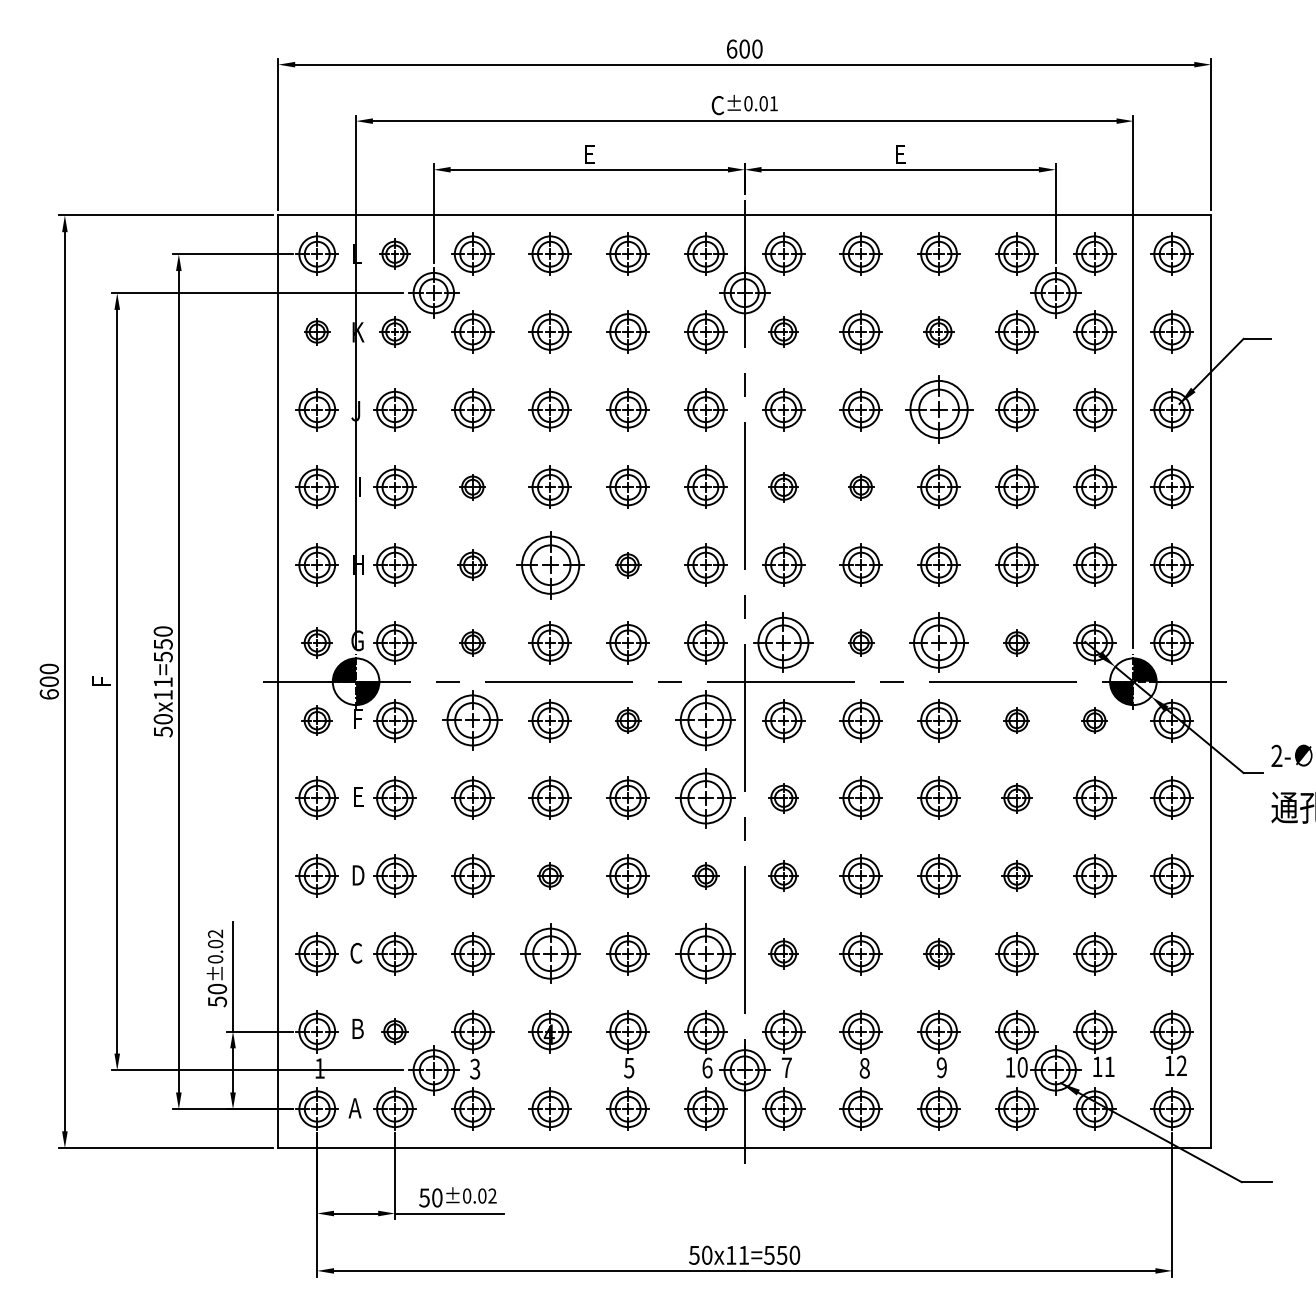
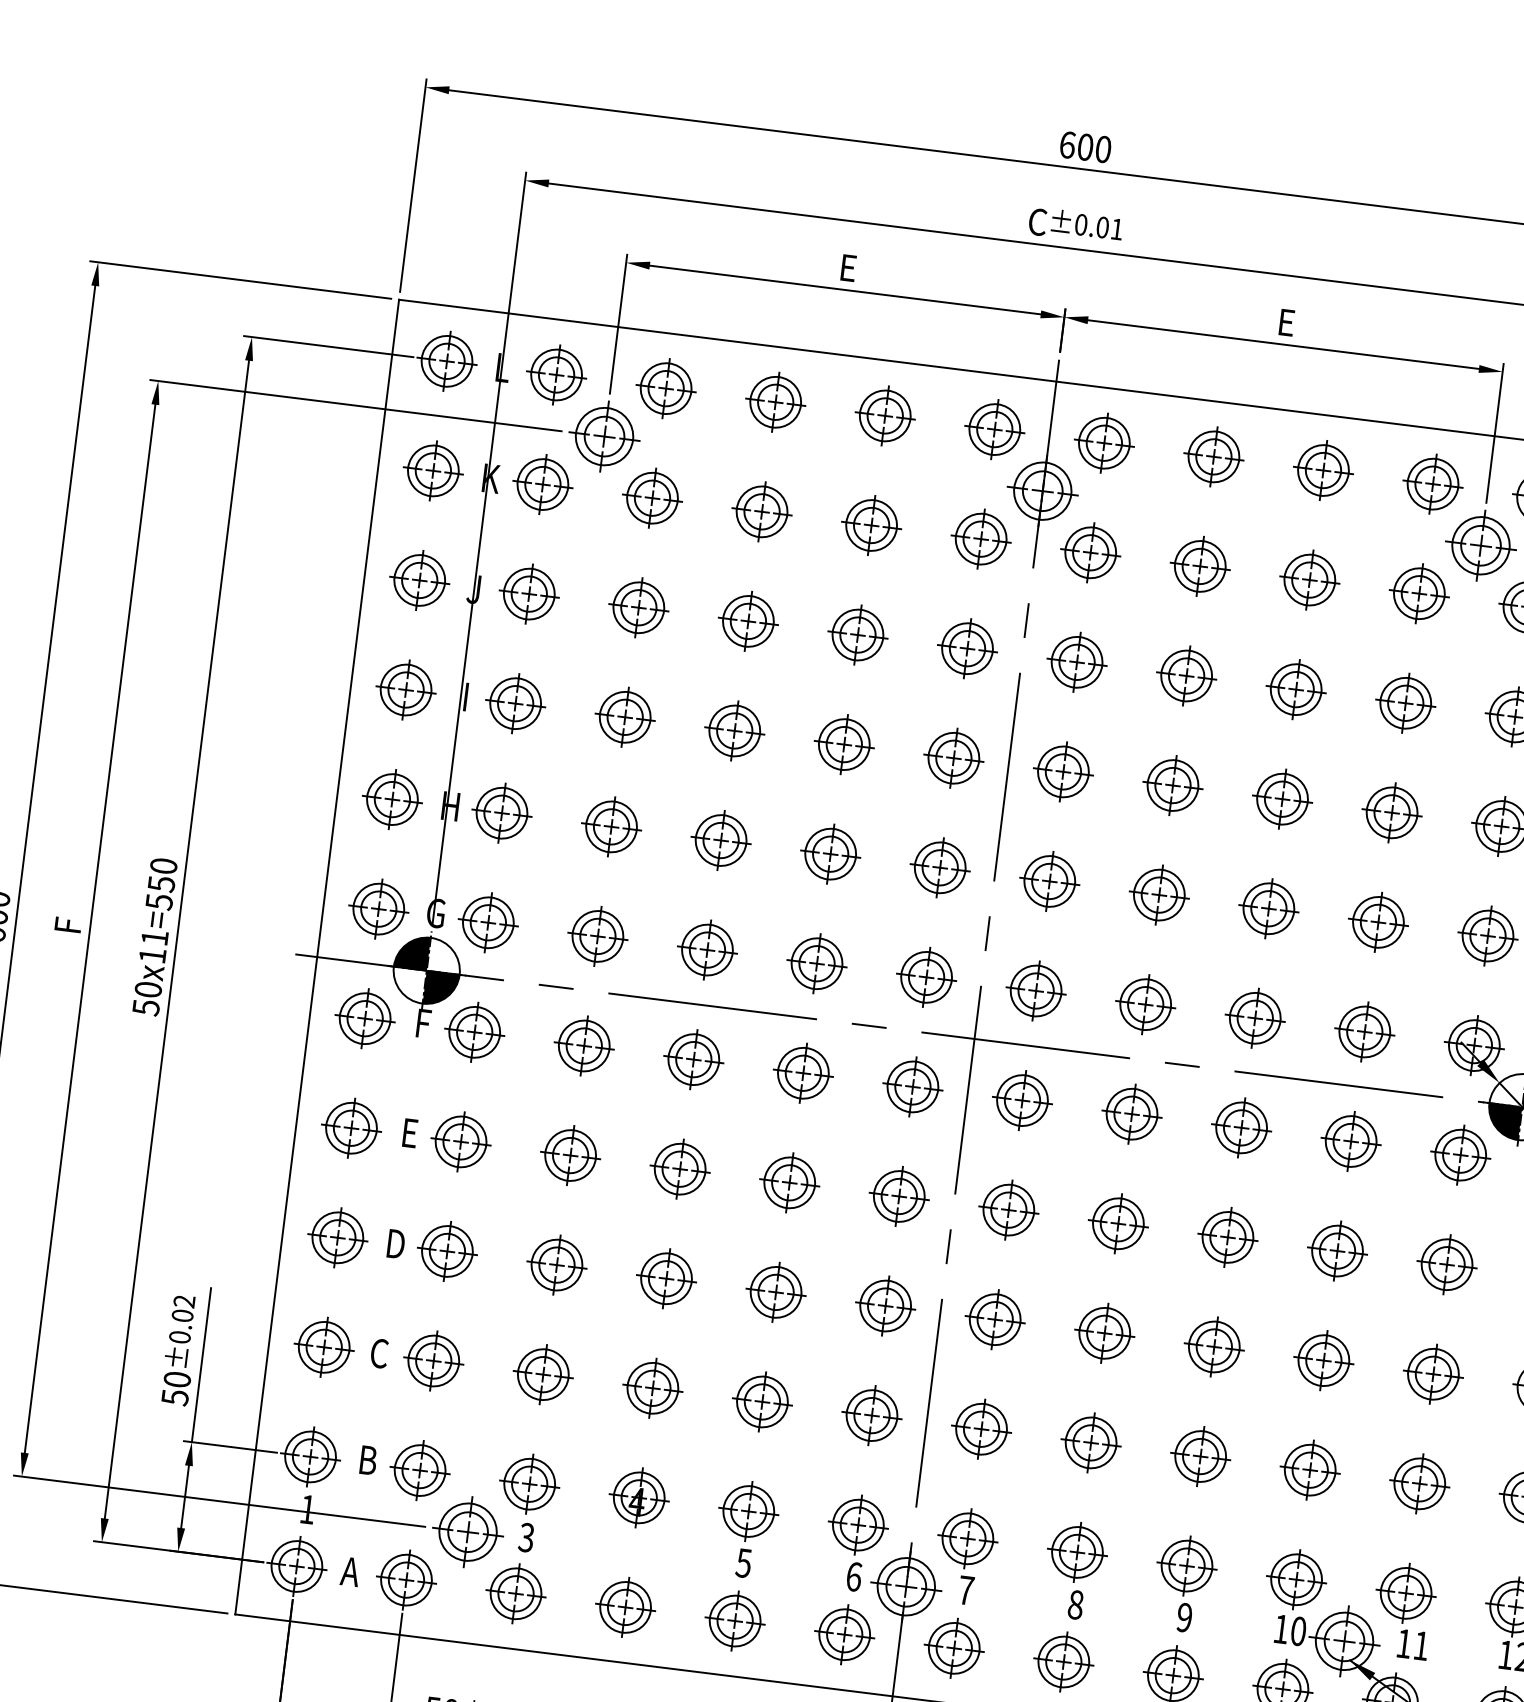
part: (394, 253) -> (556, 373), size x1.43
part: (316, 331) -> (432, 470), size x1.67
part: (394, 331) -> (542, 483), size x1.43
part: (783, 331) -> (1090, 552), size x1.43
part: (938, 331) -> (1309, 579), size x1.43
part: (938, 409) -> (1295, 689), size x0.62
part: (472, 486) -> (625, 715), size x1.67
part: (783, 486) -> (1063, 770), size x1.43
part: (860, 486) -> (1171, 784), size x1.67
part: (472, 564) -> (611, 825), size x1.43
part: (549, 564) -> (719, 839), size x0.62
part: (627, 564) -> (829, 853), size x1.67
part: (316, 642) -> (377, 908), size x1.43
part: (472, 642) -> (597, 935), size x1.67
part: (783, 642) -> (1036, 990), size x0.71
part: (860, 642) -> (1144, 1003), size x1.67
part: (938, 642) -> (1254, 1017), size x0.71
part: (1016, 642) -> (1364, 1031), size x1.67
part: (316, 720) -> (364, 1018), size x1.43
part: (472, 720) -> (584, 1045), size x0.71
part: (627, 720) -> (802, 1073), size x1.67
part: (705, 720) -> (912, 1086), size x0.71
part: (1016, 720) -> (1350, 1141), size x1.67
part: (1094, 720) -> (1460, 1155), size x1.67
part: (705, 797) -> (898, 1195), size x0.71
part: (783, 797) -> (1008, 1208), size x1.43
part: (1016, 797) -> (1337, 1249), size x1.43
part: (549, 875) -> (665, 1277), size x1.67
part: (705, 875) -> (885, 1305), size x1.67
part: (783, 875) -> (995, 1318), size x1.43
part: (1016, 875) -> (1323, 1359), size x1.43
part: (549, 953) -> (651, 1387), size x0.71
part: (705, 953) -> (871, 1415), size x0.71
part: (783, 953) -> (981, 1428), size x1.43
part: (938, 953) -> (1199, 1456), size x1.43
part: (394, 1031) -> (419, 1470), size x1.67

